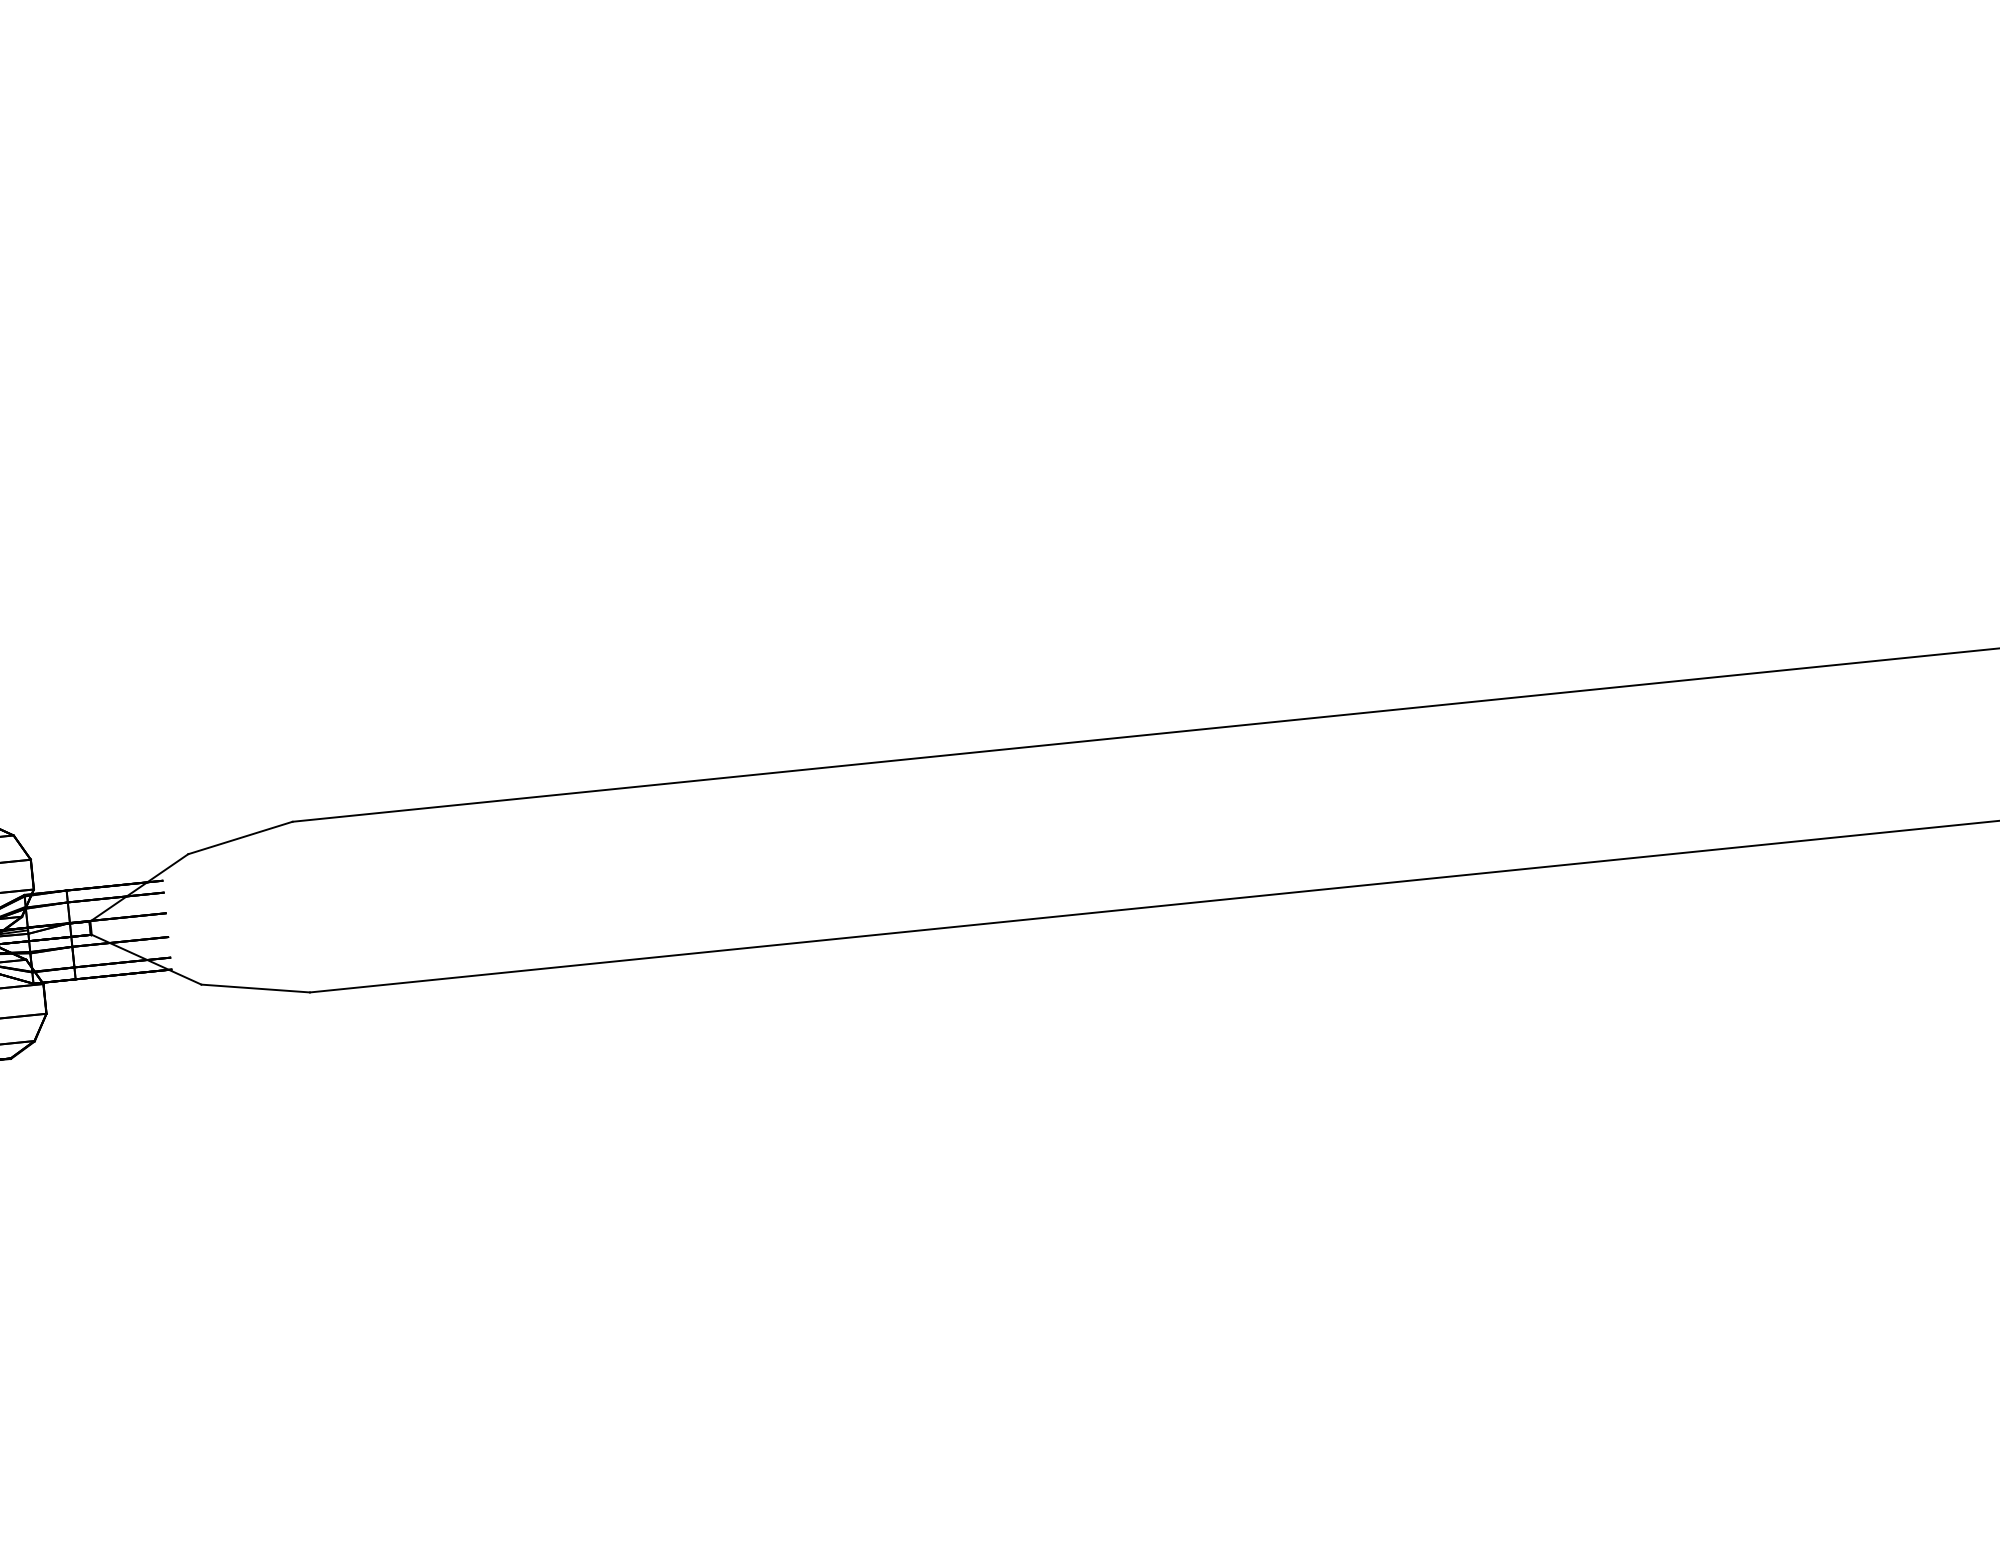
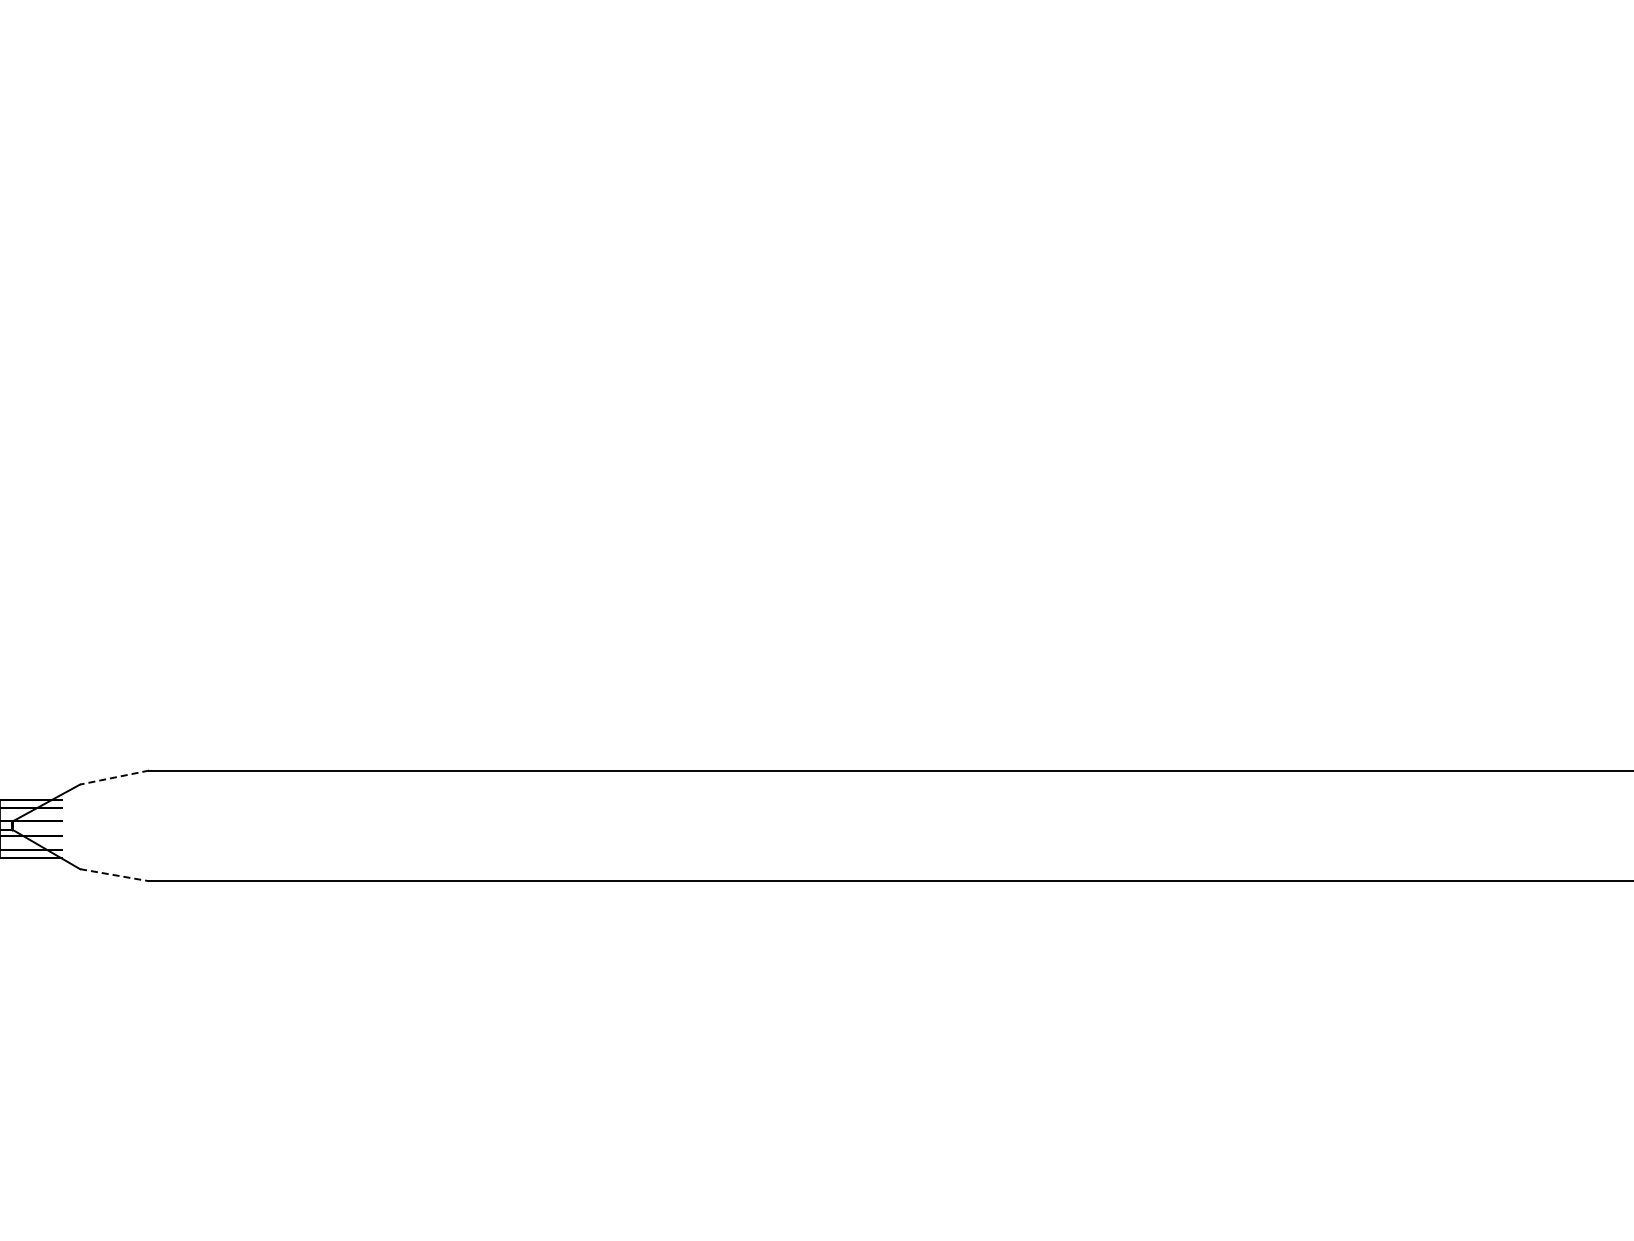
line: (240, 837) -> (114, 777), solid -> dashed
line: (257, 988) -> (115, 875), solid -> dashed

